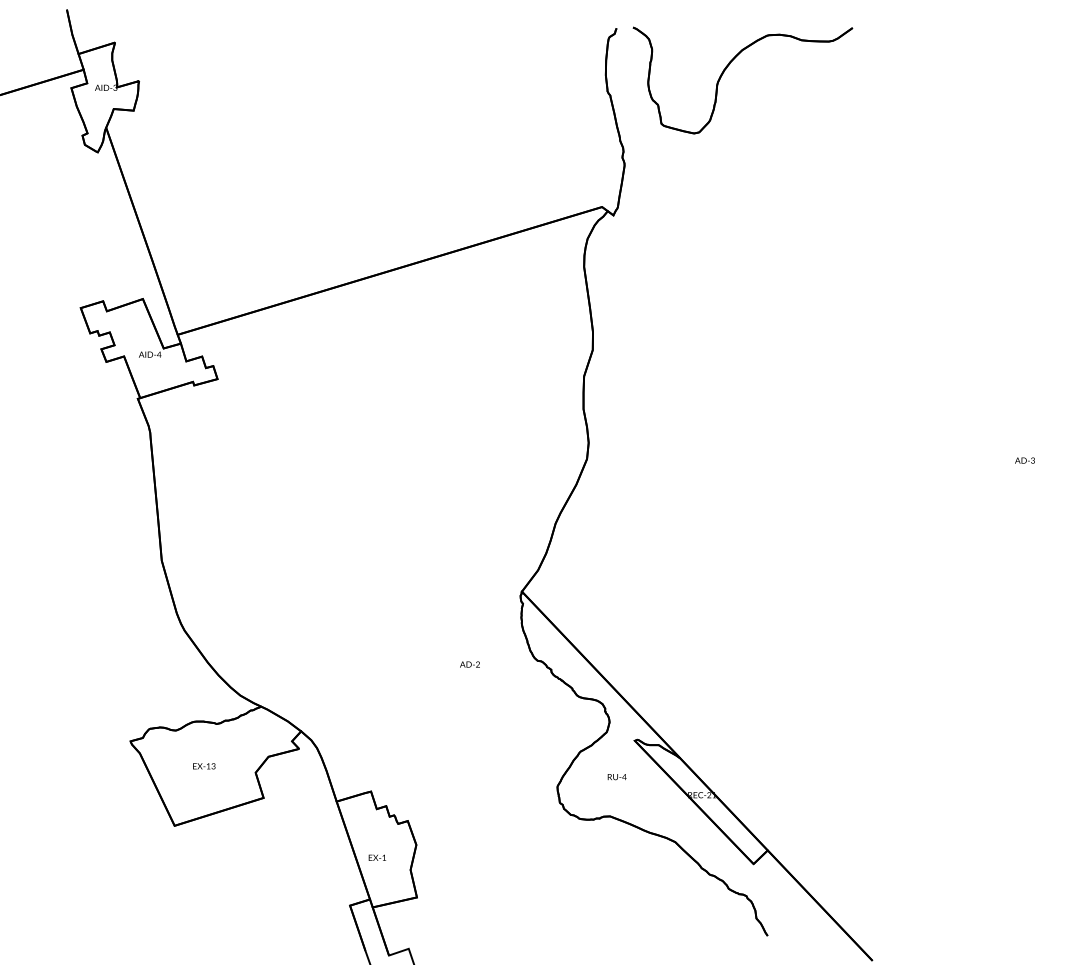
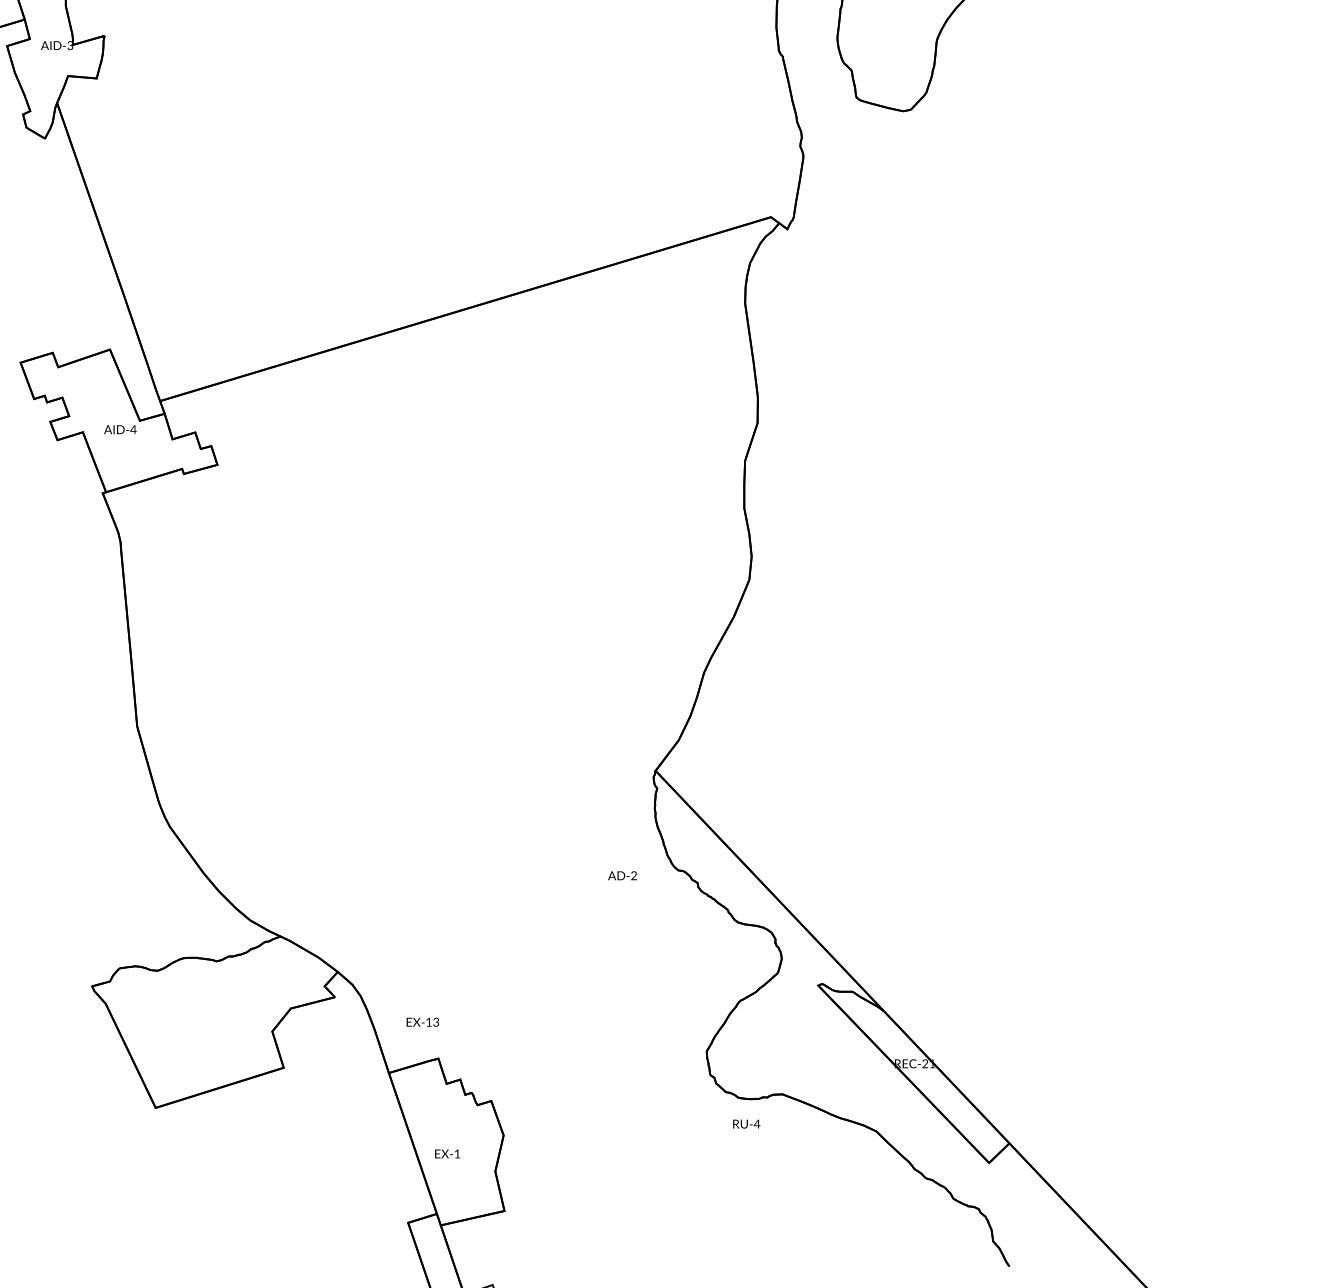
text: (469, 664) -> (621, 875), moved
text: (204, 766) -> (423, 1022), moved
text: (616, 777) -> (745, 1124), moved

